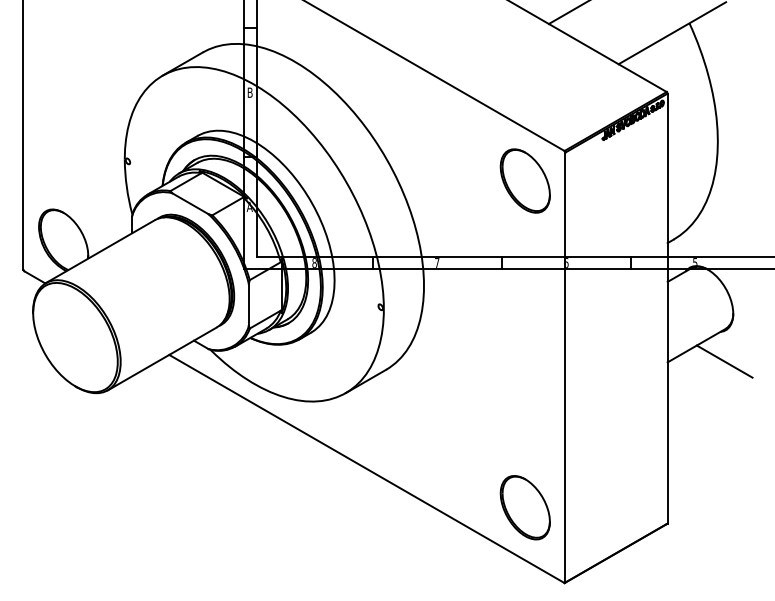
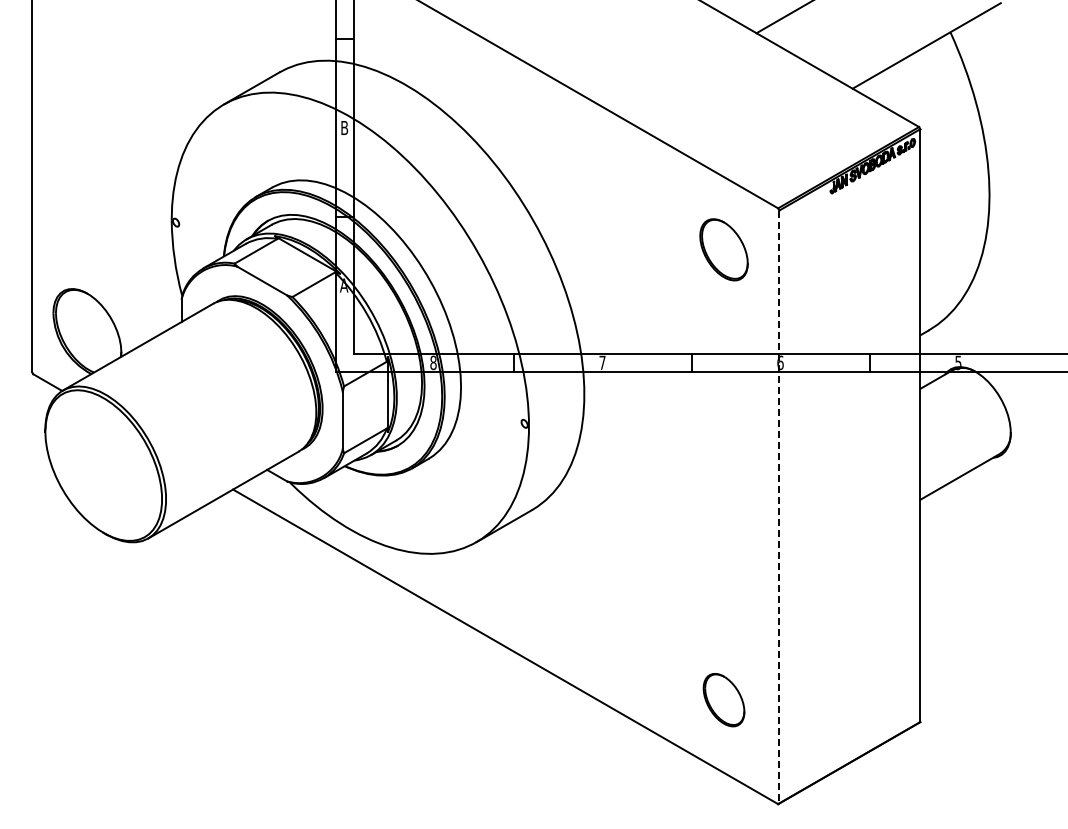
part: (524, 180) -> (723, 249), size x0.7
line: (724, 361) -> (998, 498), removed
line: (565, 367) -> (779, 507), solid -> dashed
part: (524, 507) -> (723, 699), size x0.6

